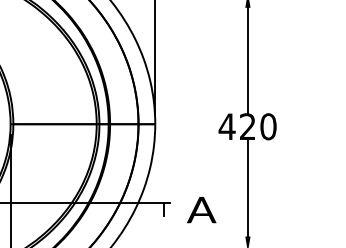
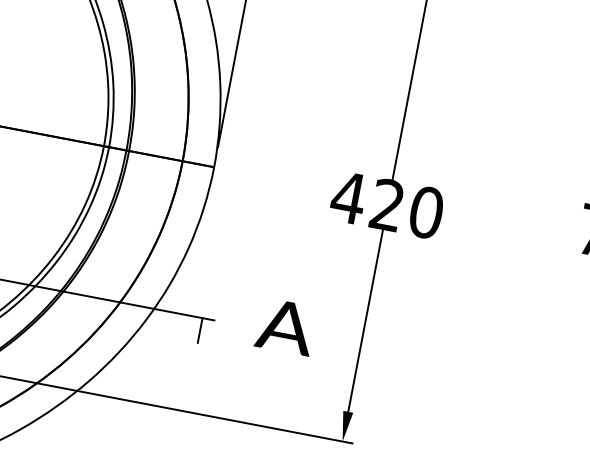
text: (201, 210) -> (285, 327), moved

